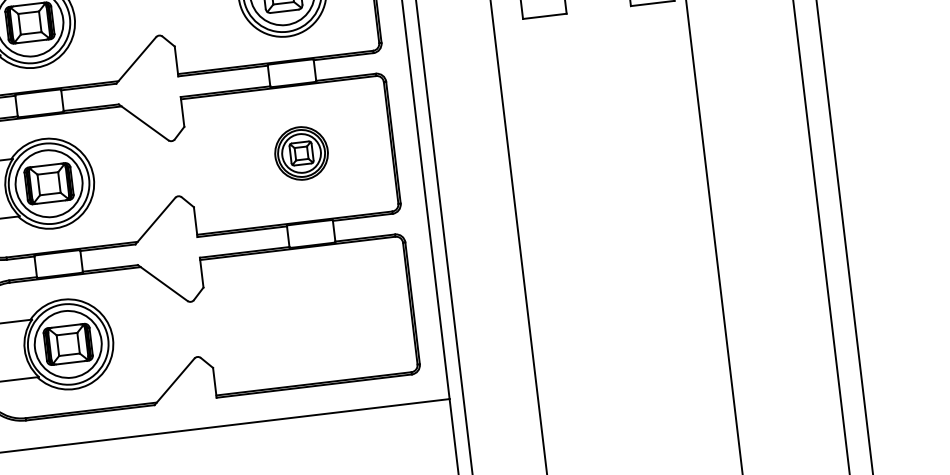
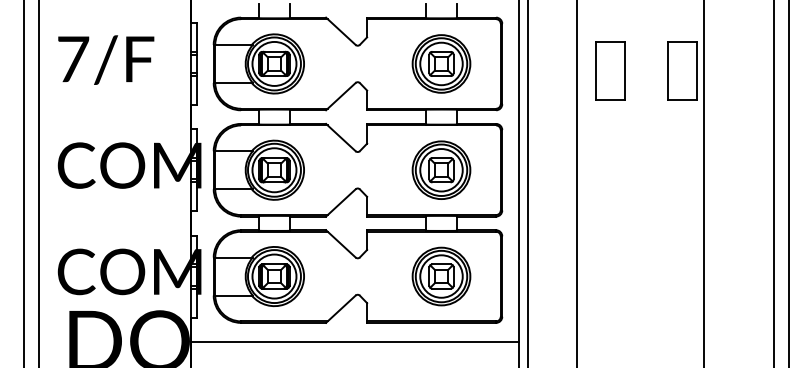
part: (301, 152) -> (441, 169), size x1.67
part: (320, 314) -> (441, 276), added

